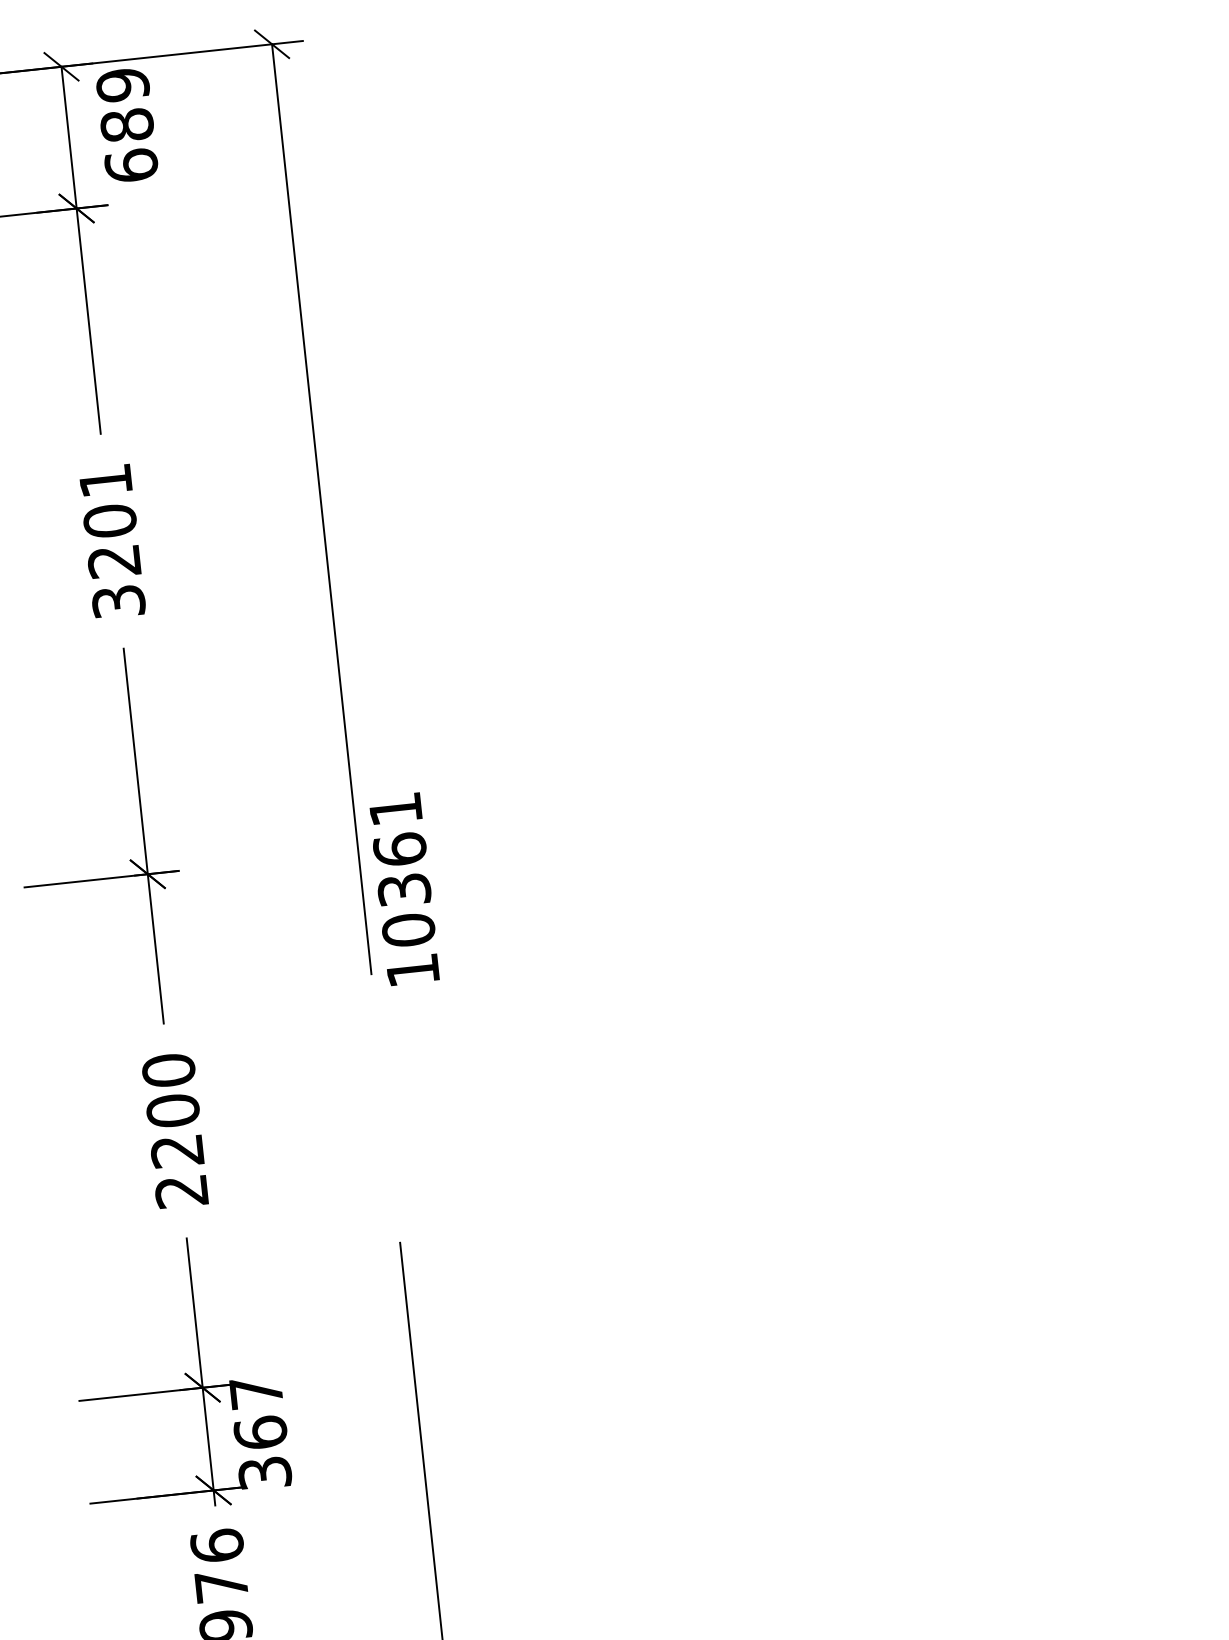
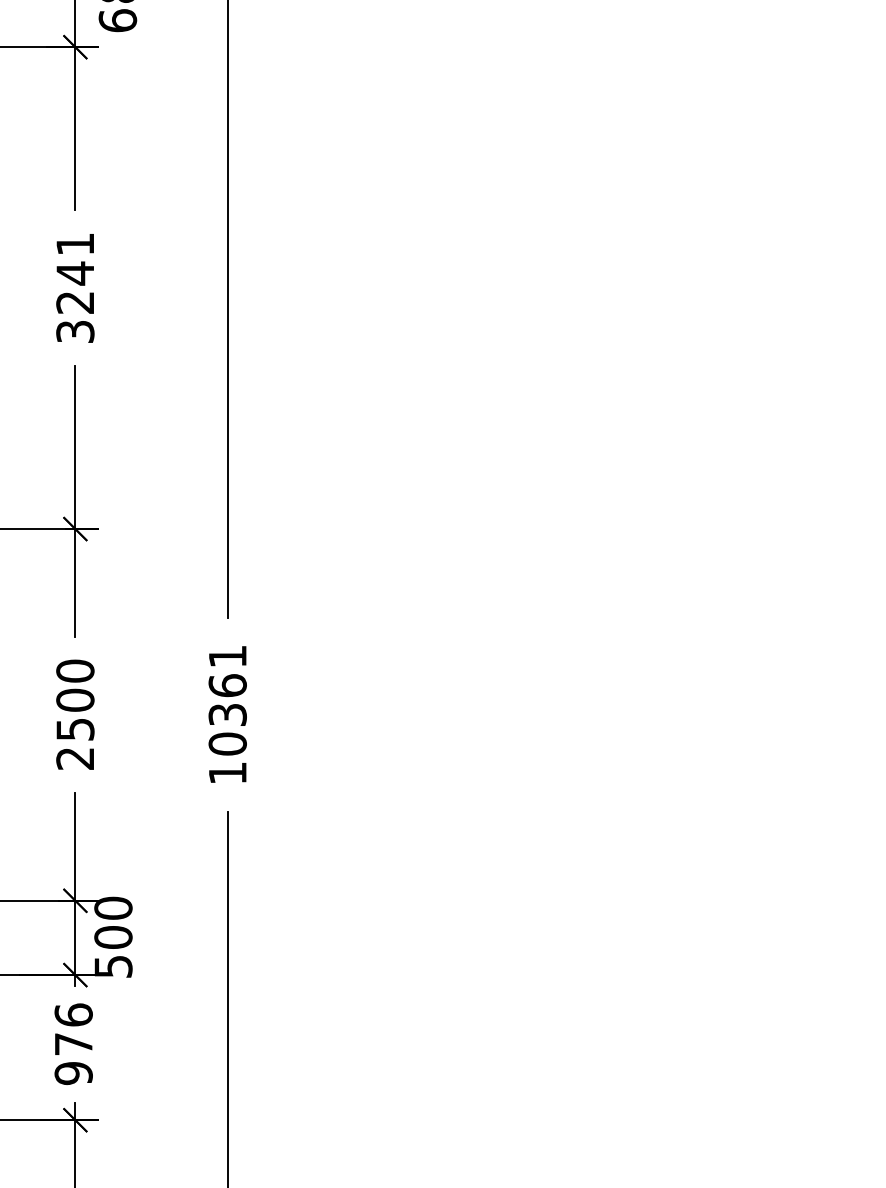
text: (110, 521) -> (75, 273), 3201 -> 3241
text: (403, 889) -> (227, 714), moved
text: (177, 1151) -> (75, 729), 2200 -> 2500
text: (260, 1431) -> (113, 936), 367 -> 500

